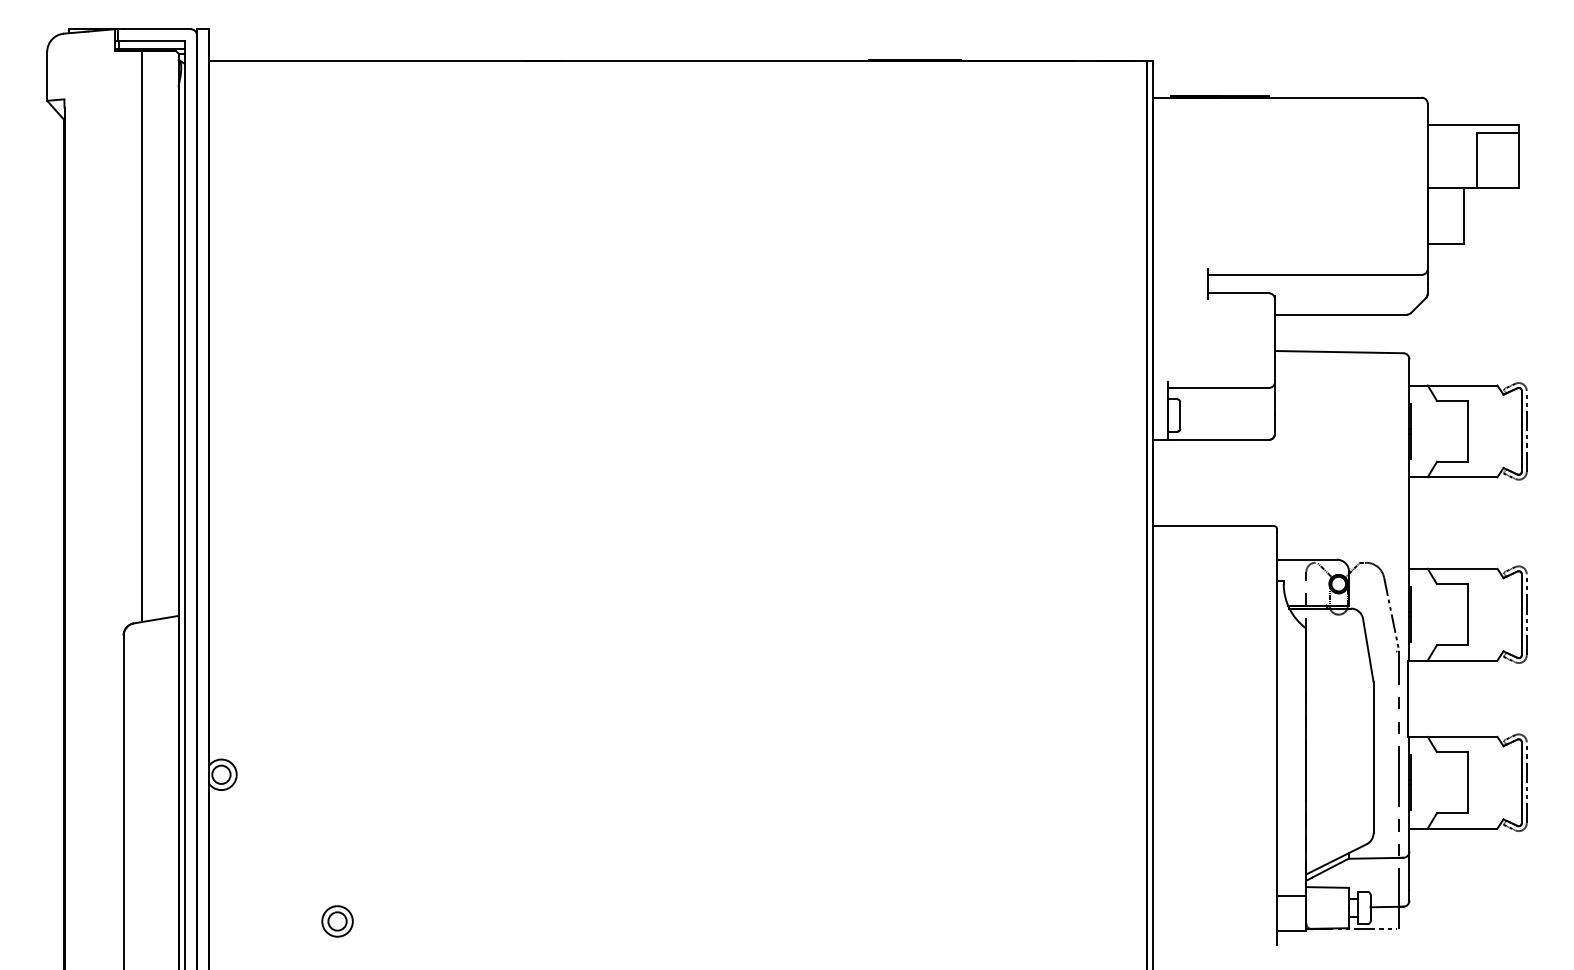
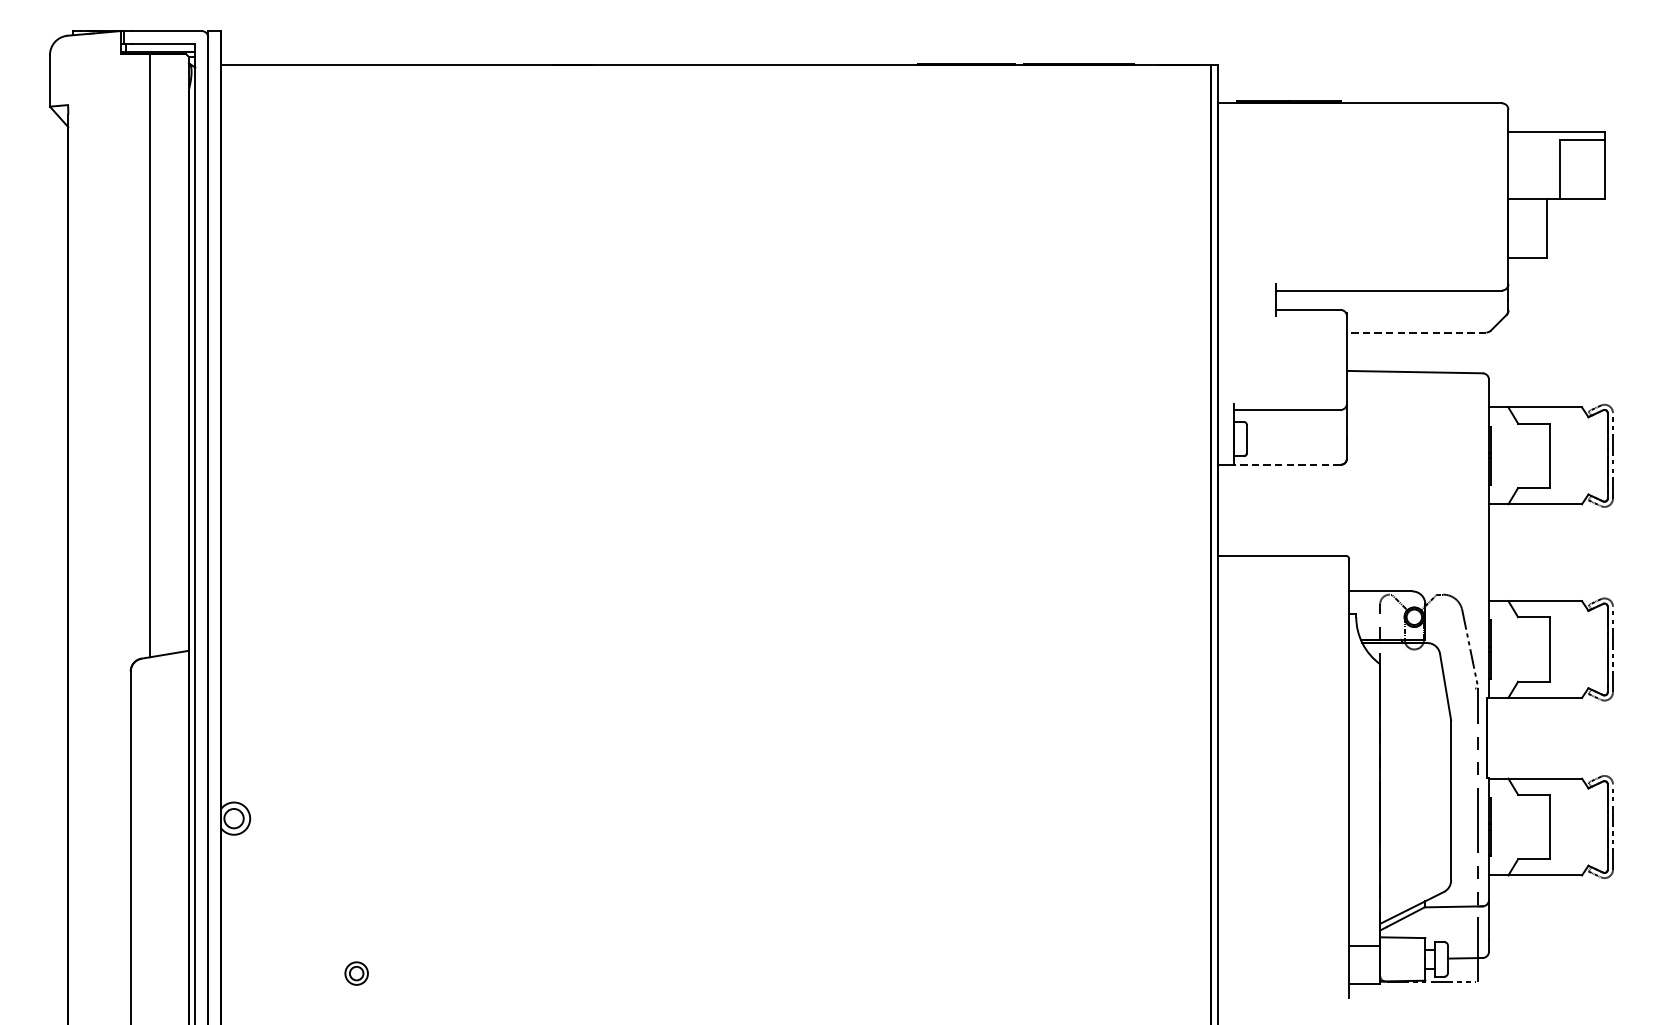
line: (1340, 314) -> (1416, 332), solid -> dashed
line: (1217, 439) -> (1286, 464), solid -> dashed
part: (337, 921) -> (356, 973), size x0.7

